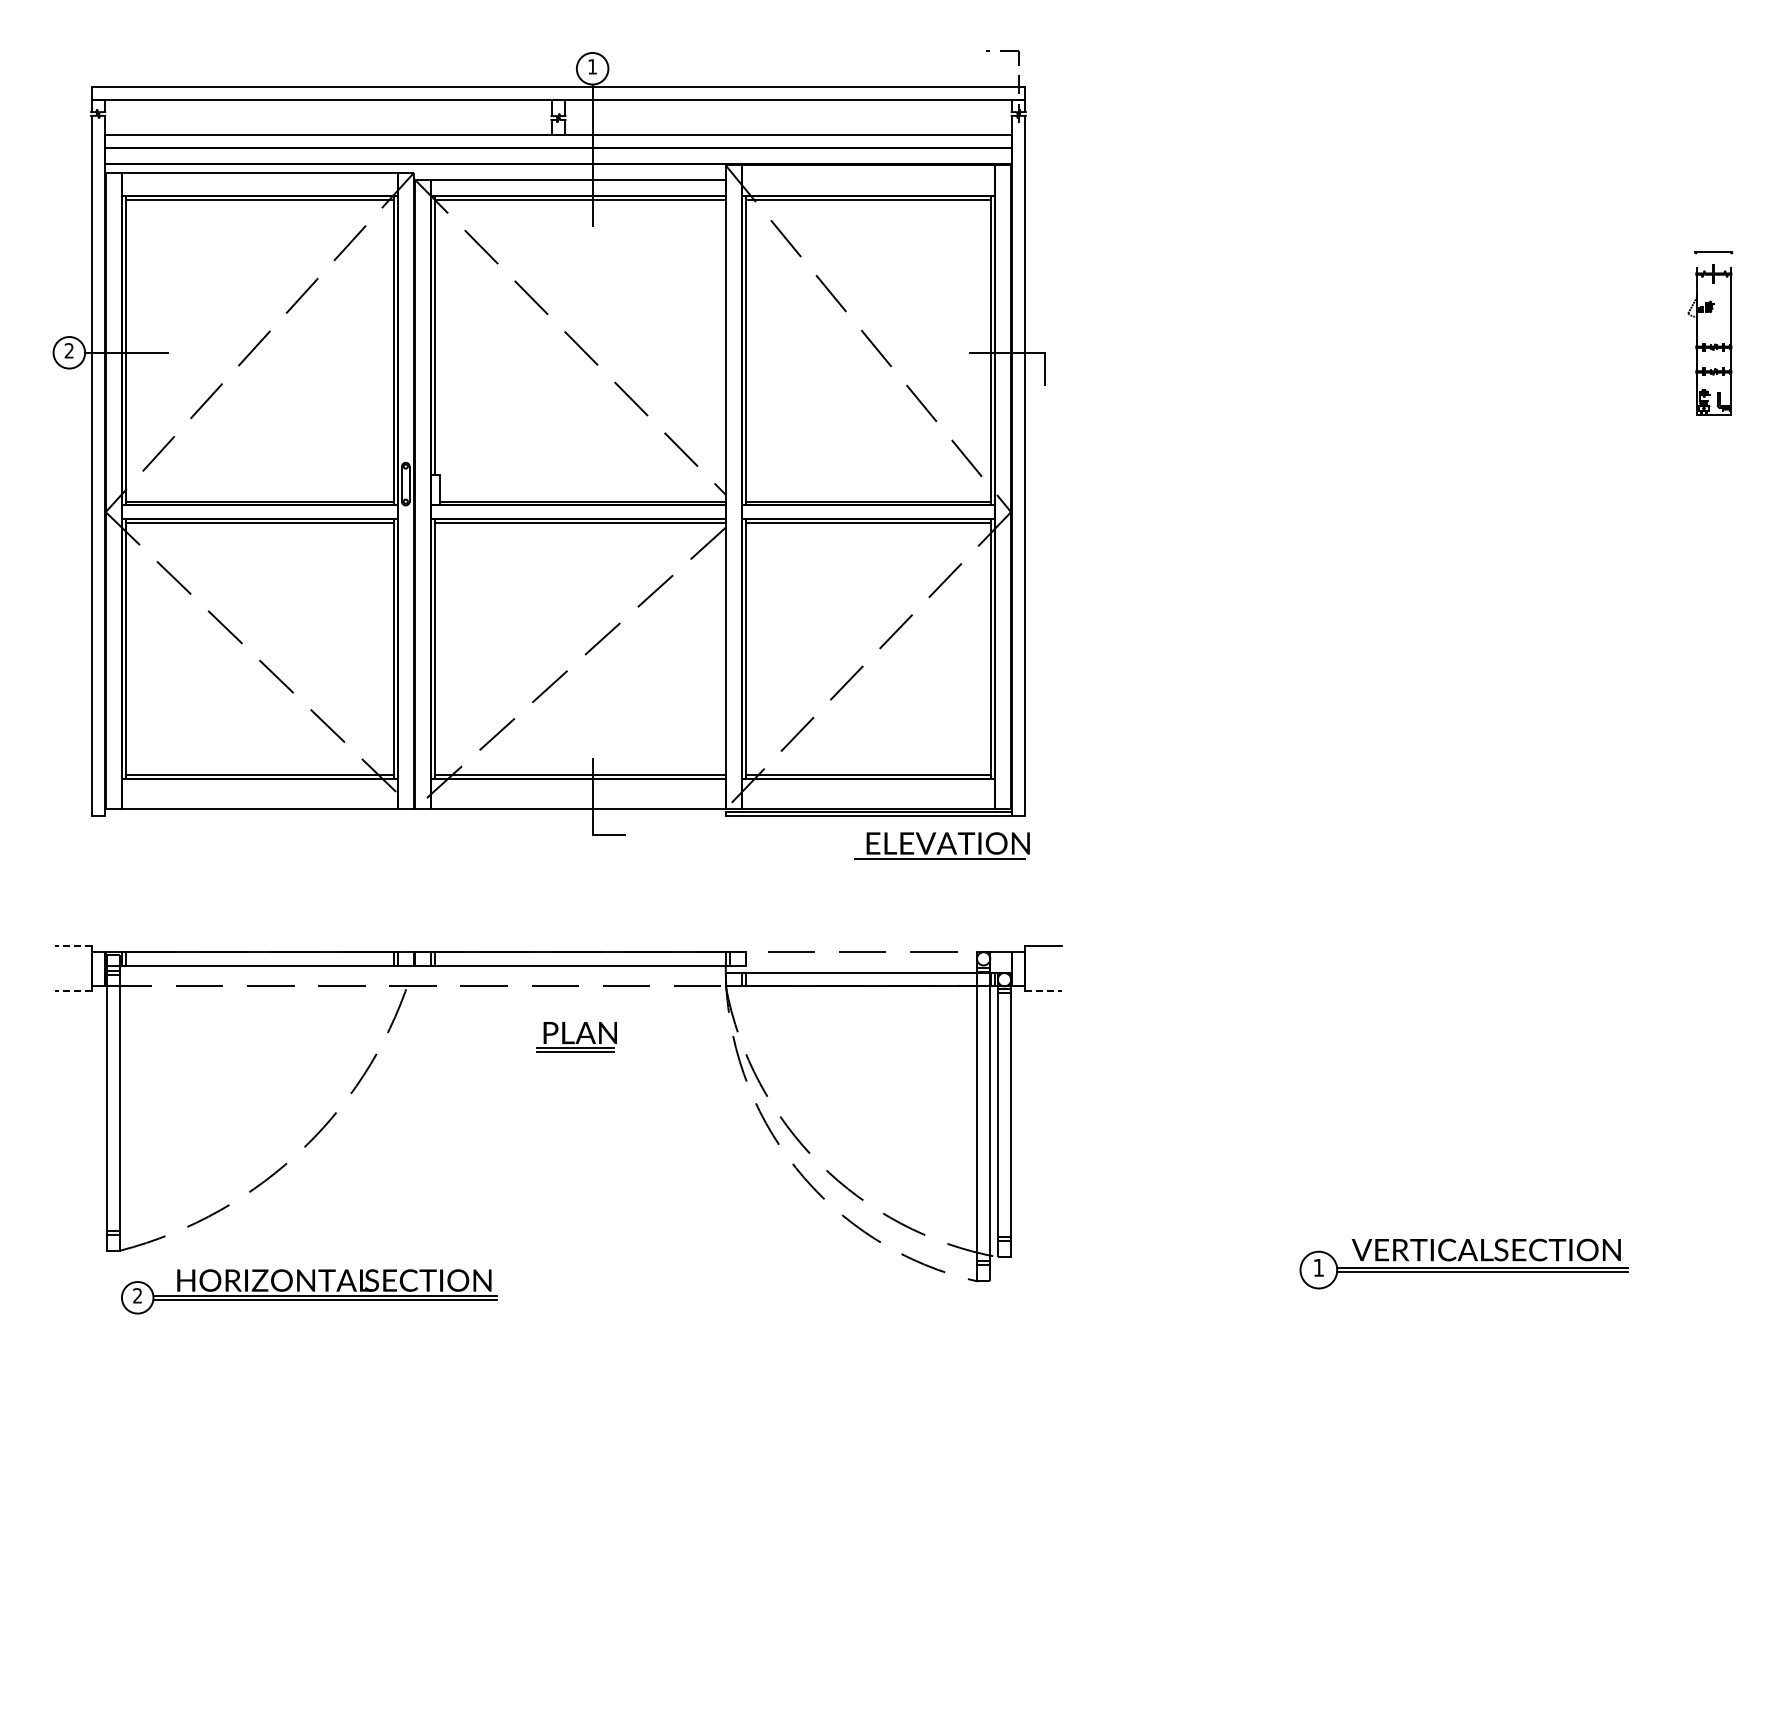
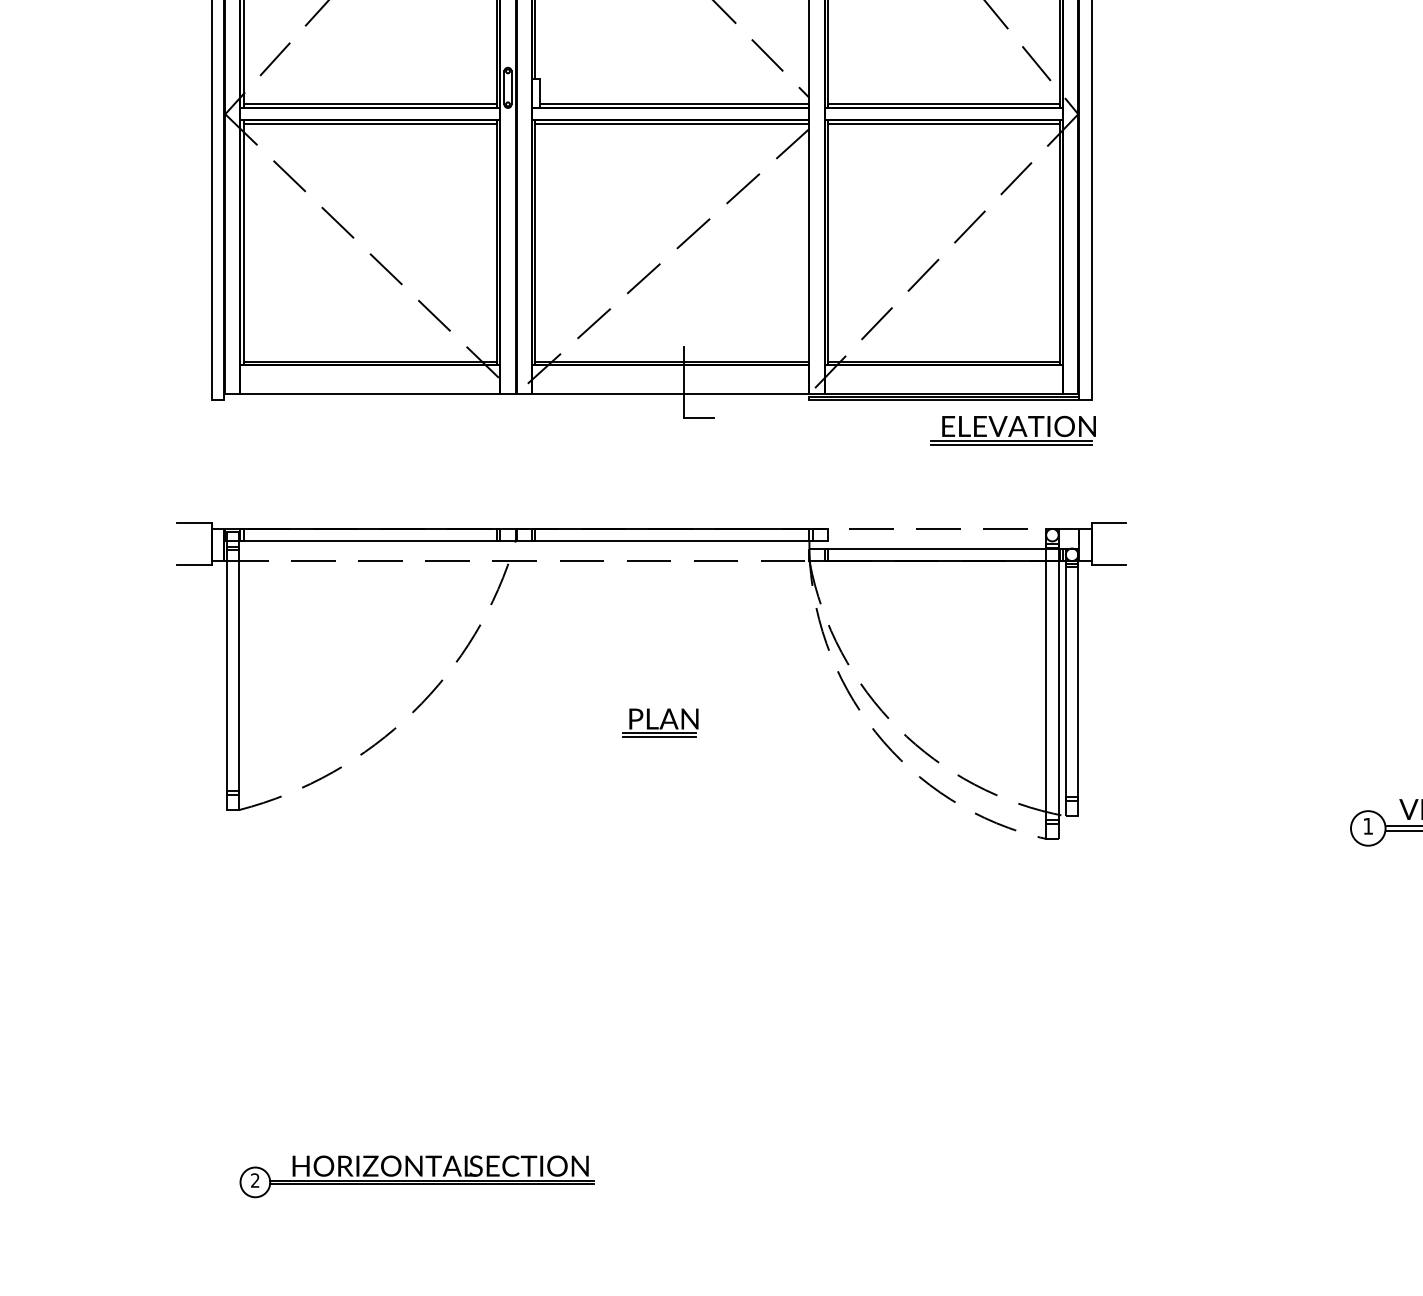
line: (939, 862) -> (1010, 444), added
line: (72, 946) -> (193, 523), dashed -> solid
line: (72, 990) -> (193, 564), dashed -> solid
line: (1044, 990) -> (1109, 564), dashed -> solid
part: (576, 1037) -> (660, 723), moved
part: (309, 1291) -> (417, 1176), moved

